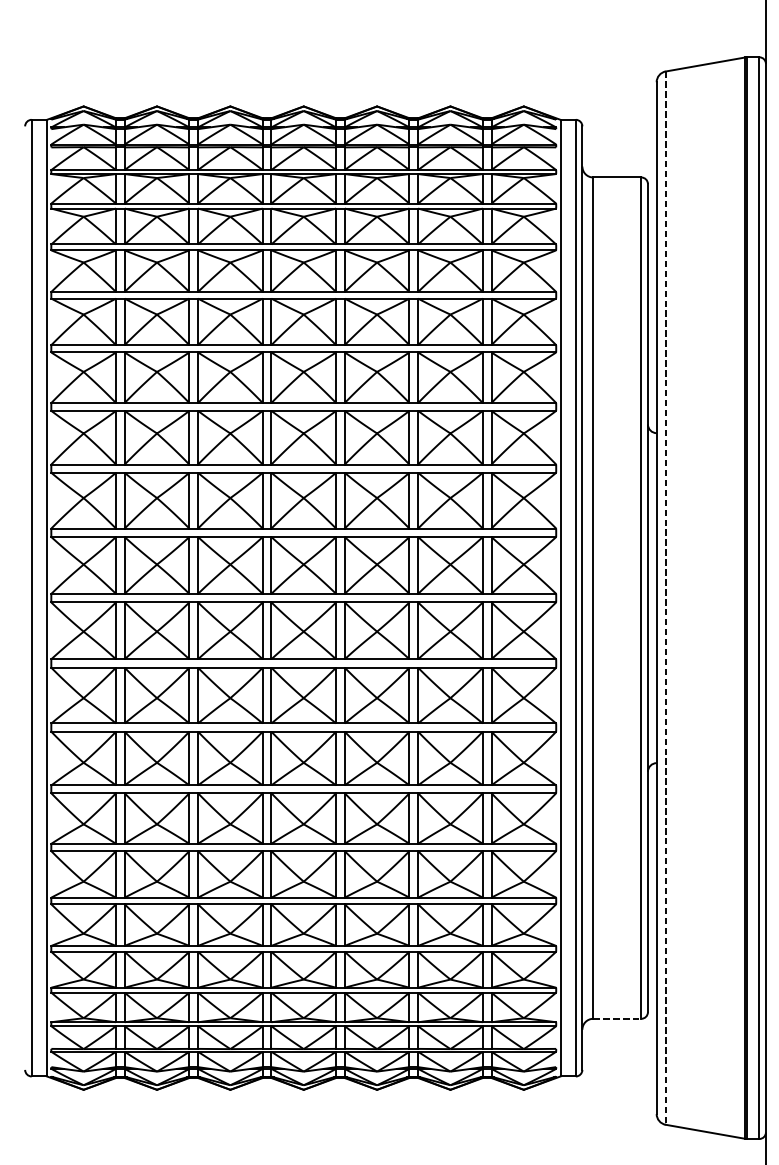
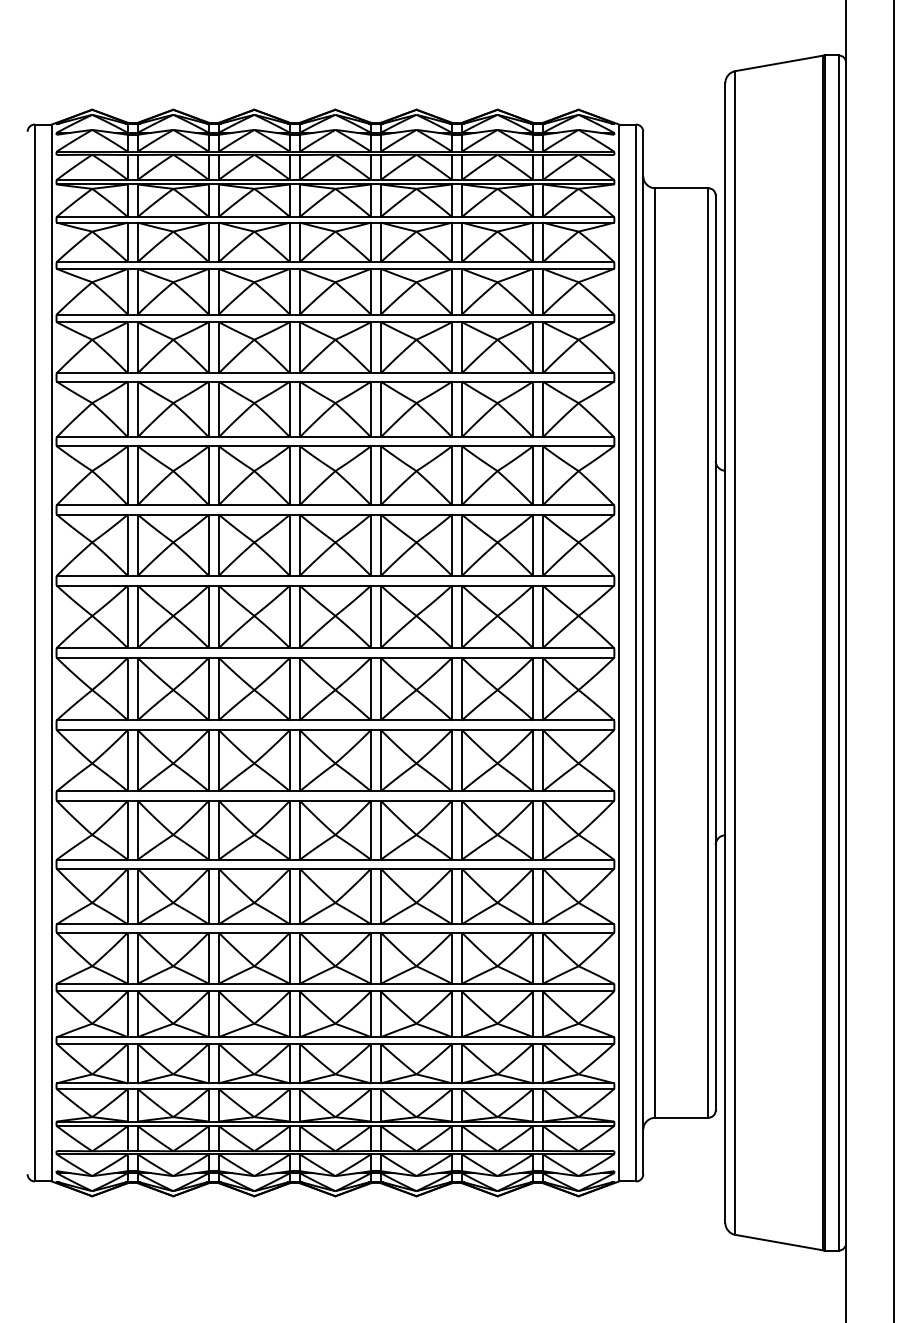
line: (665, 598) -> (735, 653), dashed -> solid
line: (616, 1018) -> (681, 1117), dashed -> solid

